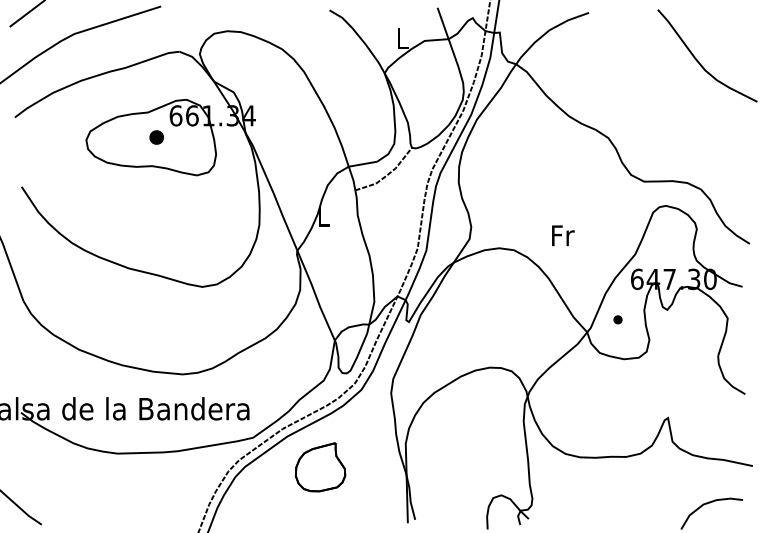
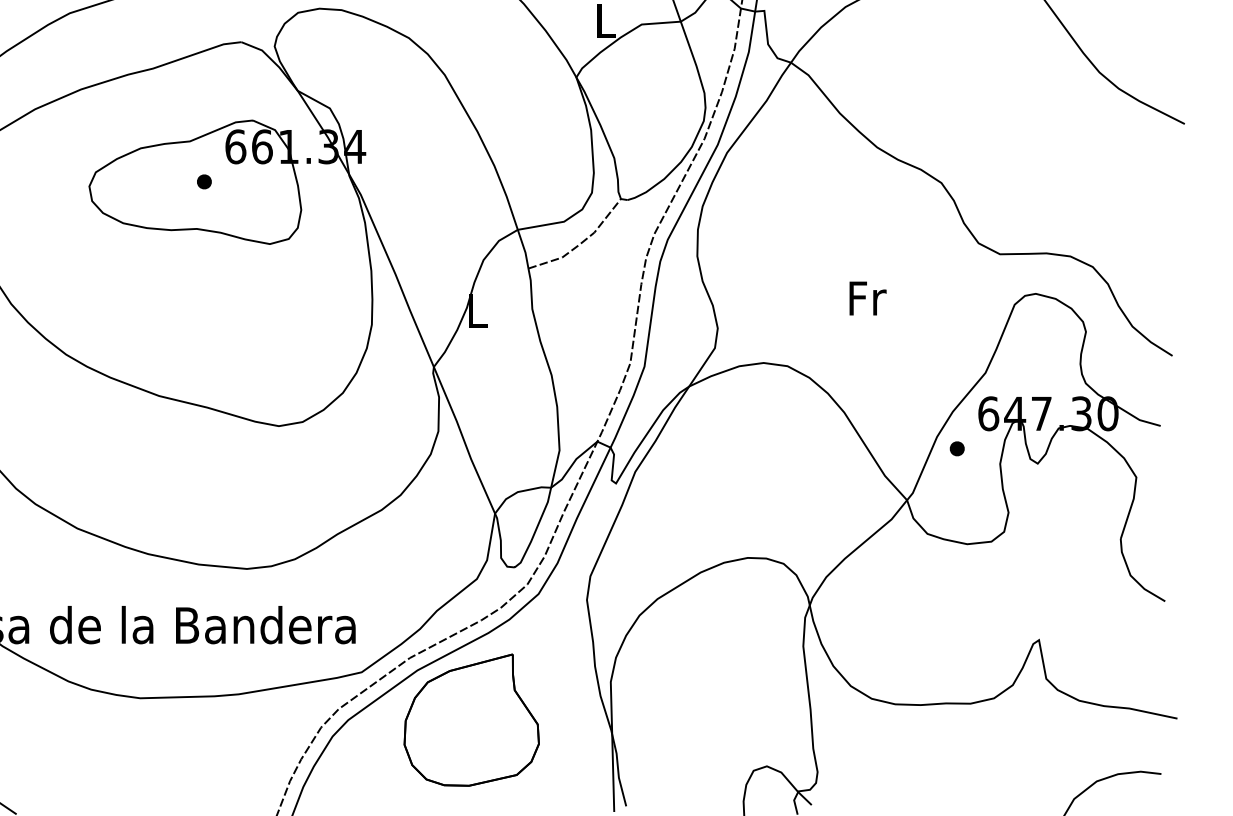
part: (156, 136) -> (203, 180), size x0.62
text: (563, 235) -> (868, 298), moved
part: (617, 319) -> (956, 448), moved
part: (320, 467) -> (471, 720), size x1.67

